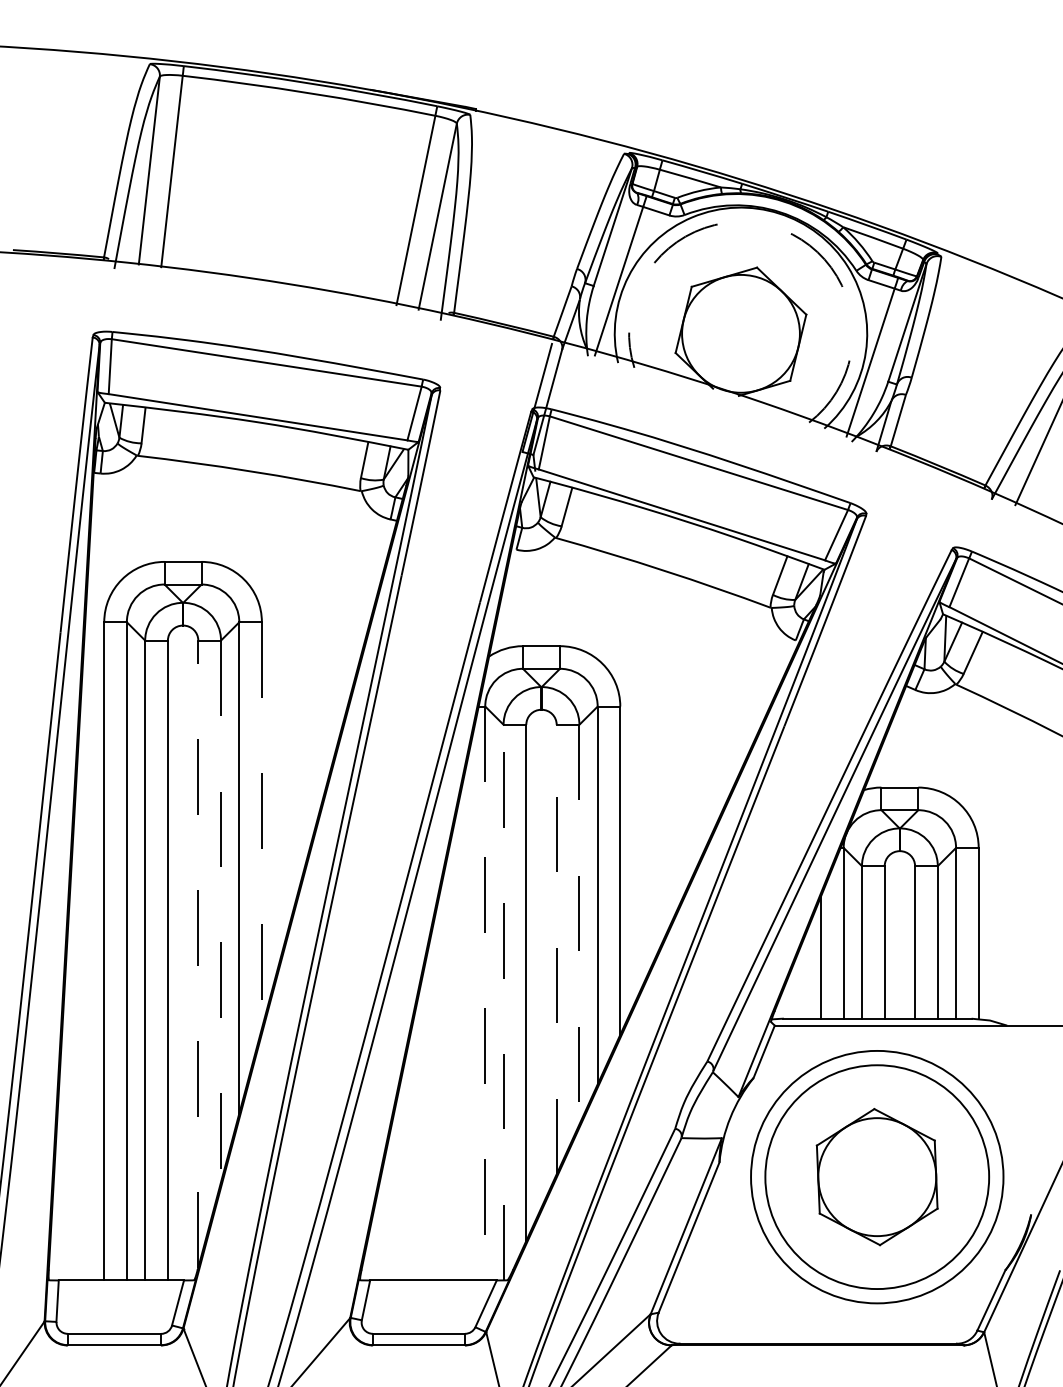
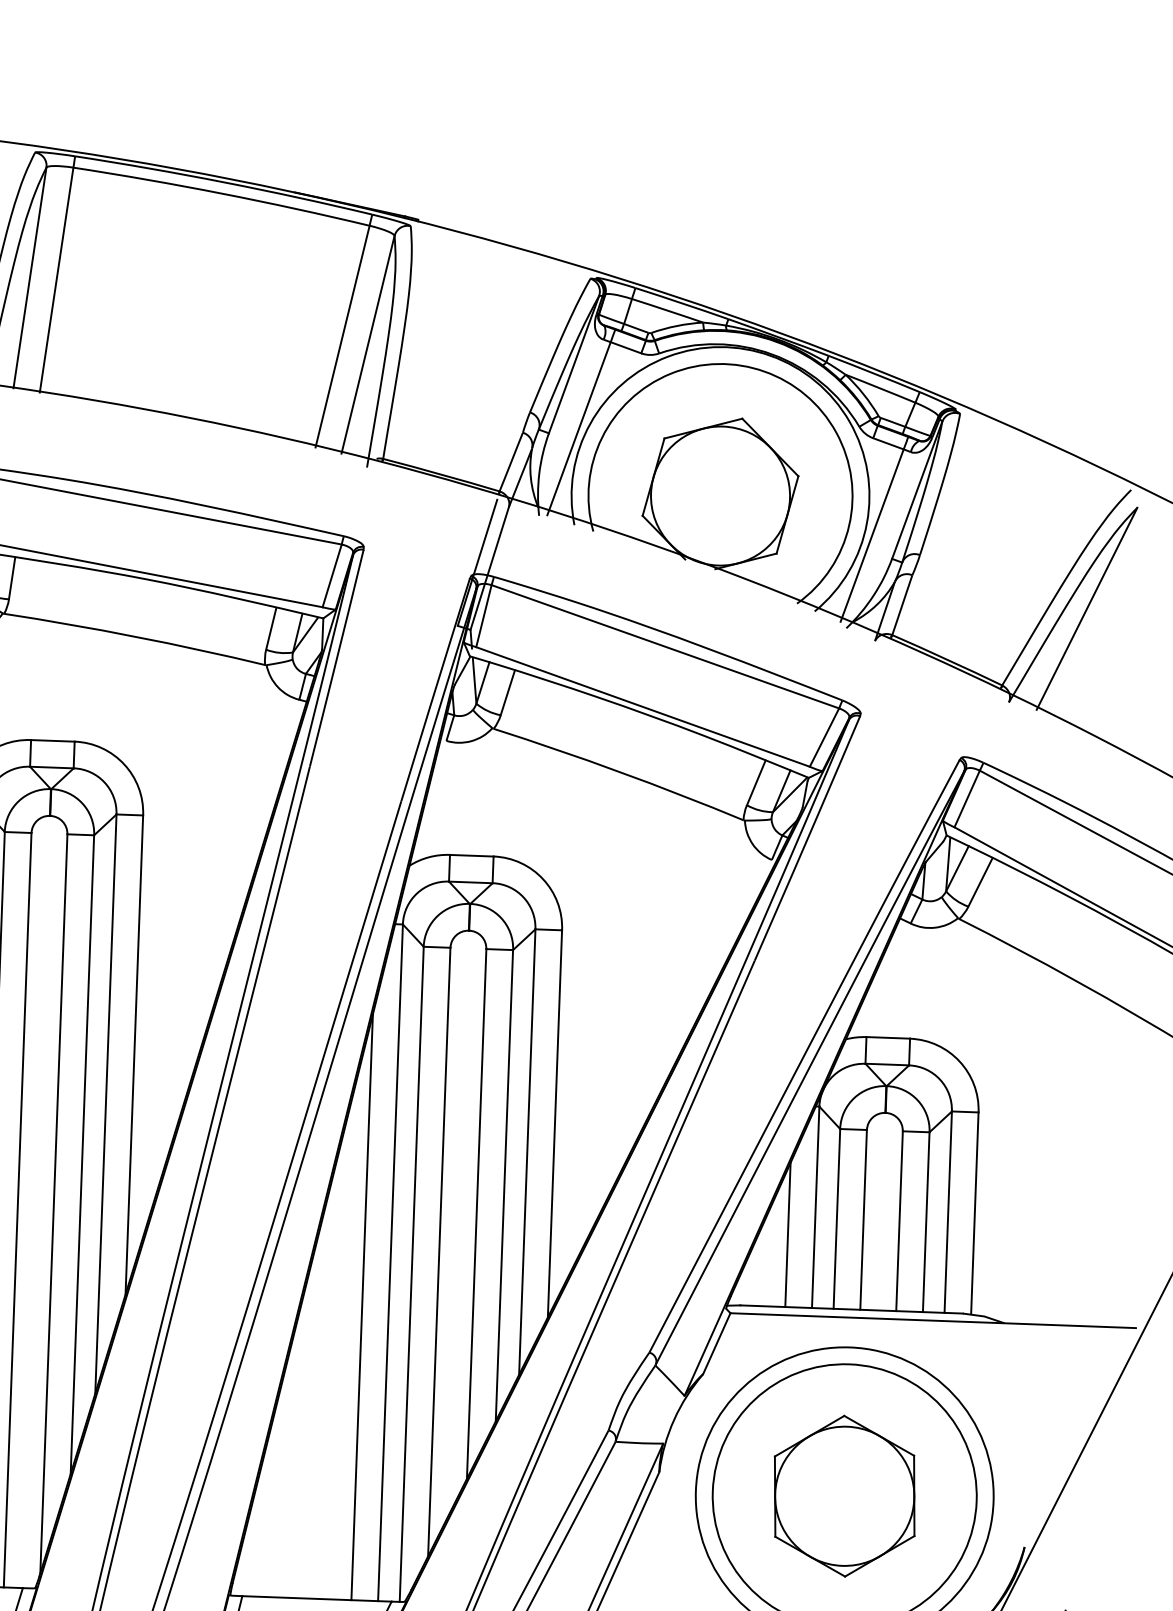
arc: (774, 227) -> (764, 372), dashed -> solid
line: (261, 825) -> (133, 1055), dashed -> solid
line: (221, 911) -> (83, 1154), dashed -> solid
line: (579, 924) -> (504, 1185), dashed -> solid
line: (556, 949) -> (476, 1214), dashed -> solid
line: (198, 953) -> (54, 1203), dashed -> solid
line: (485, 993) -> (390, 1262), dashed -> solid
line: (503, 1002) -> (411, 1274), dashed -> solid
line: (462, 1031) -> (361, 1306), added

